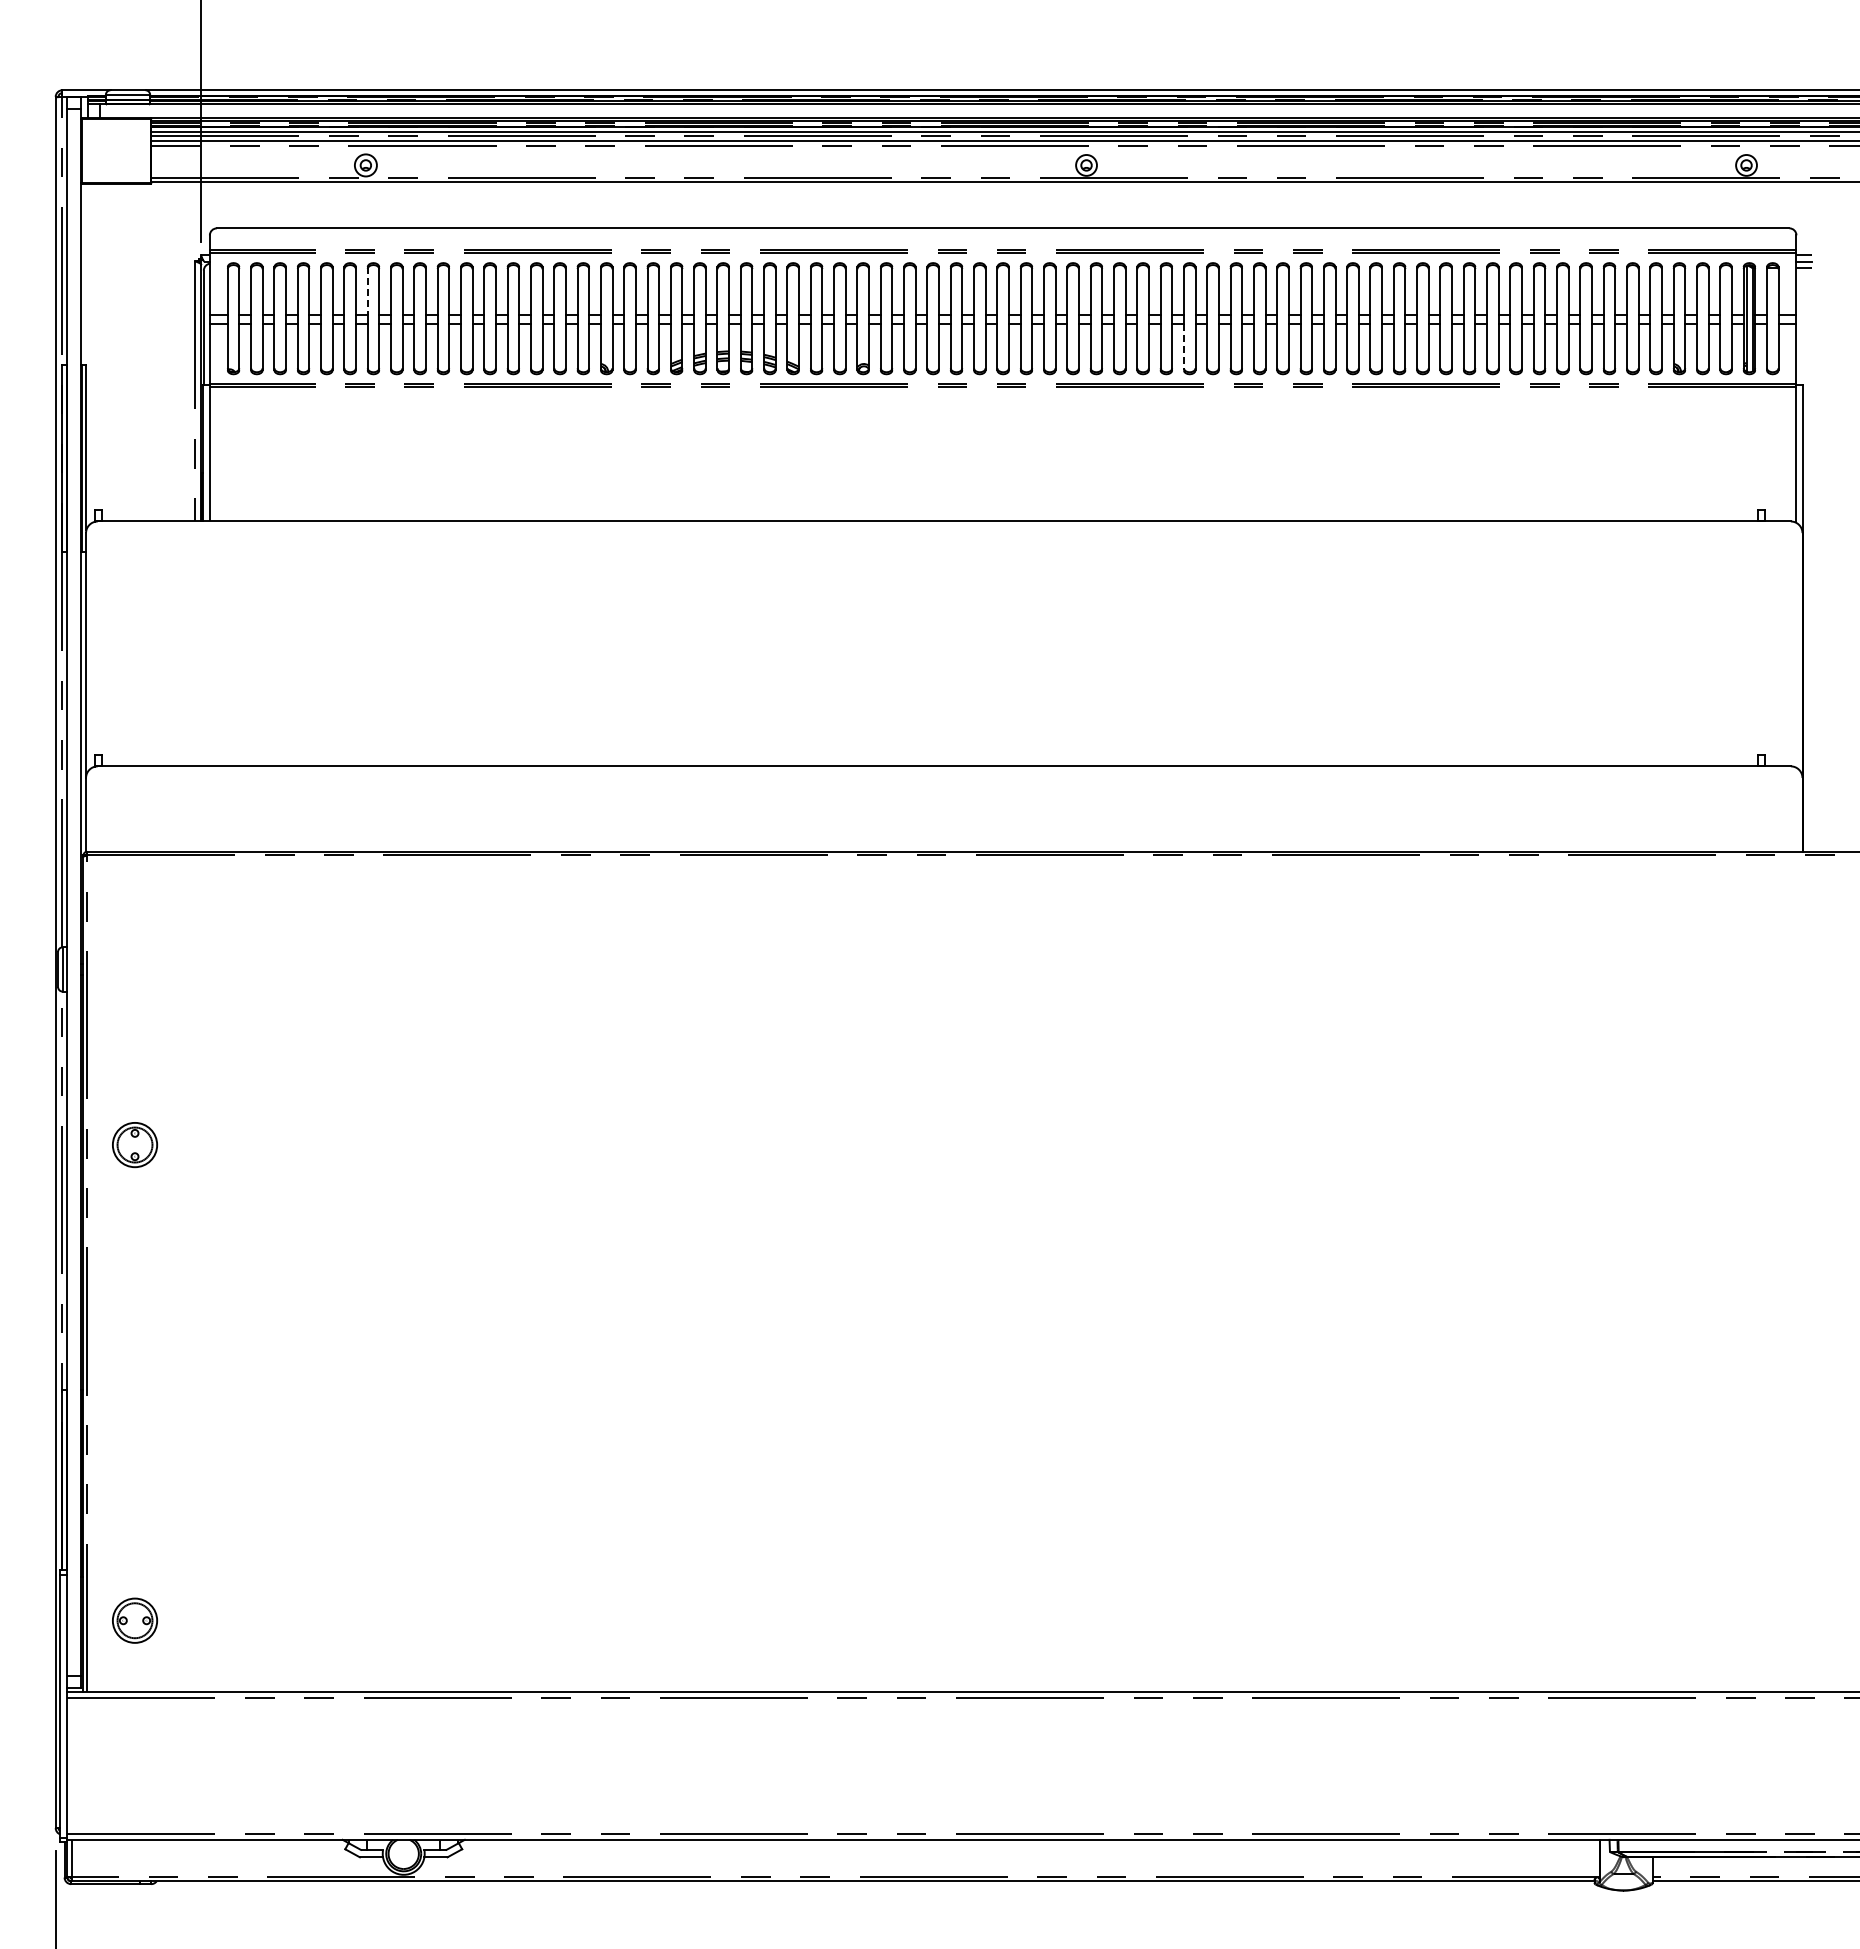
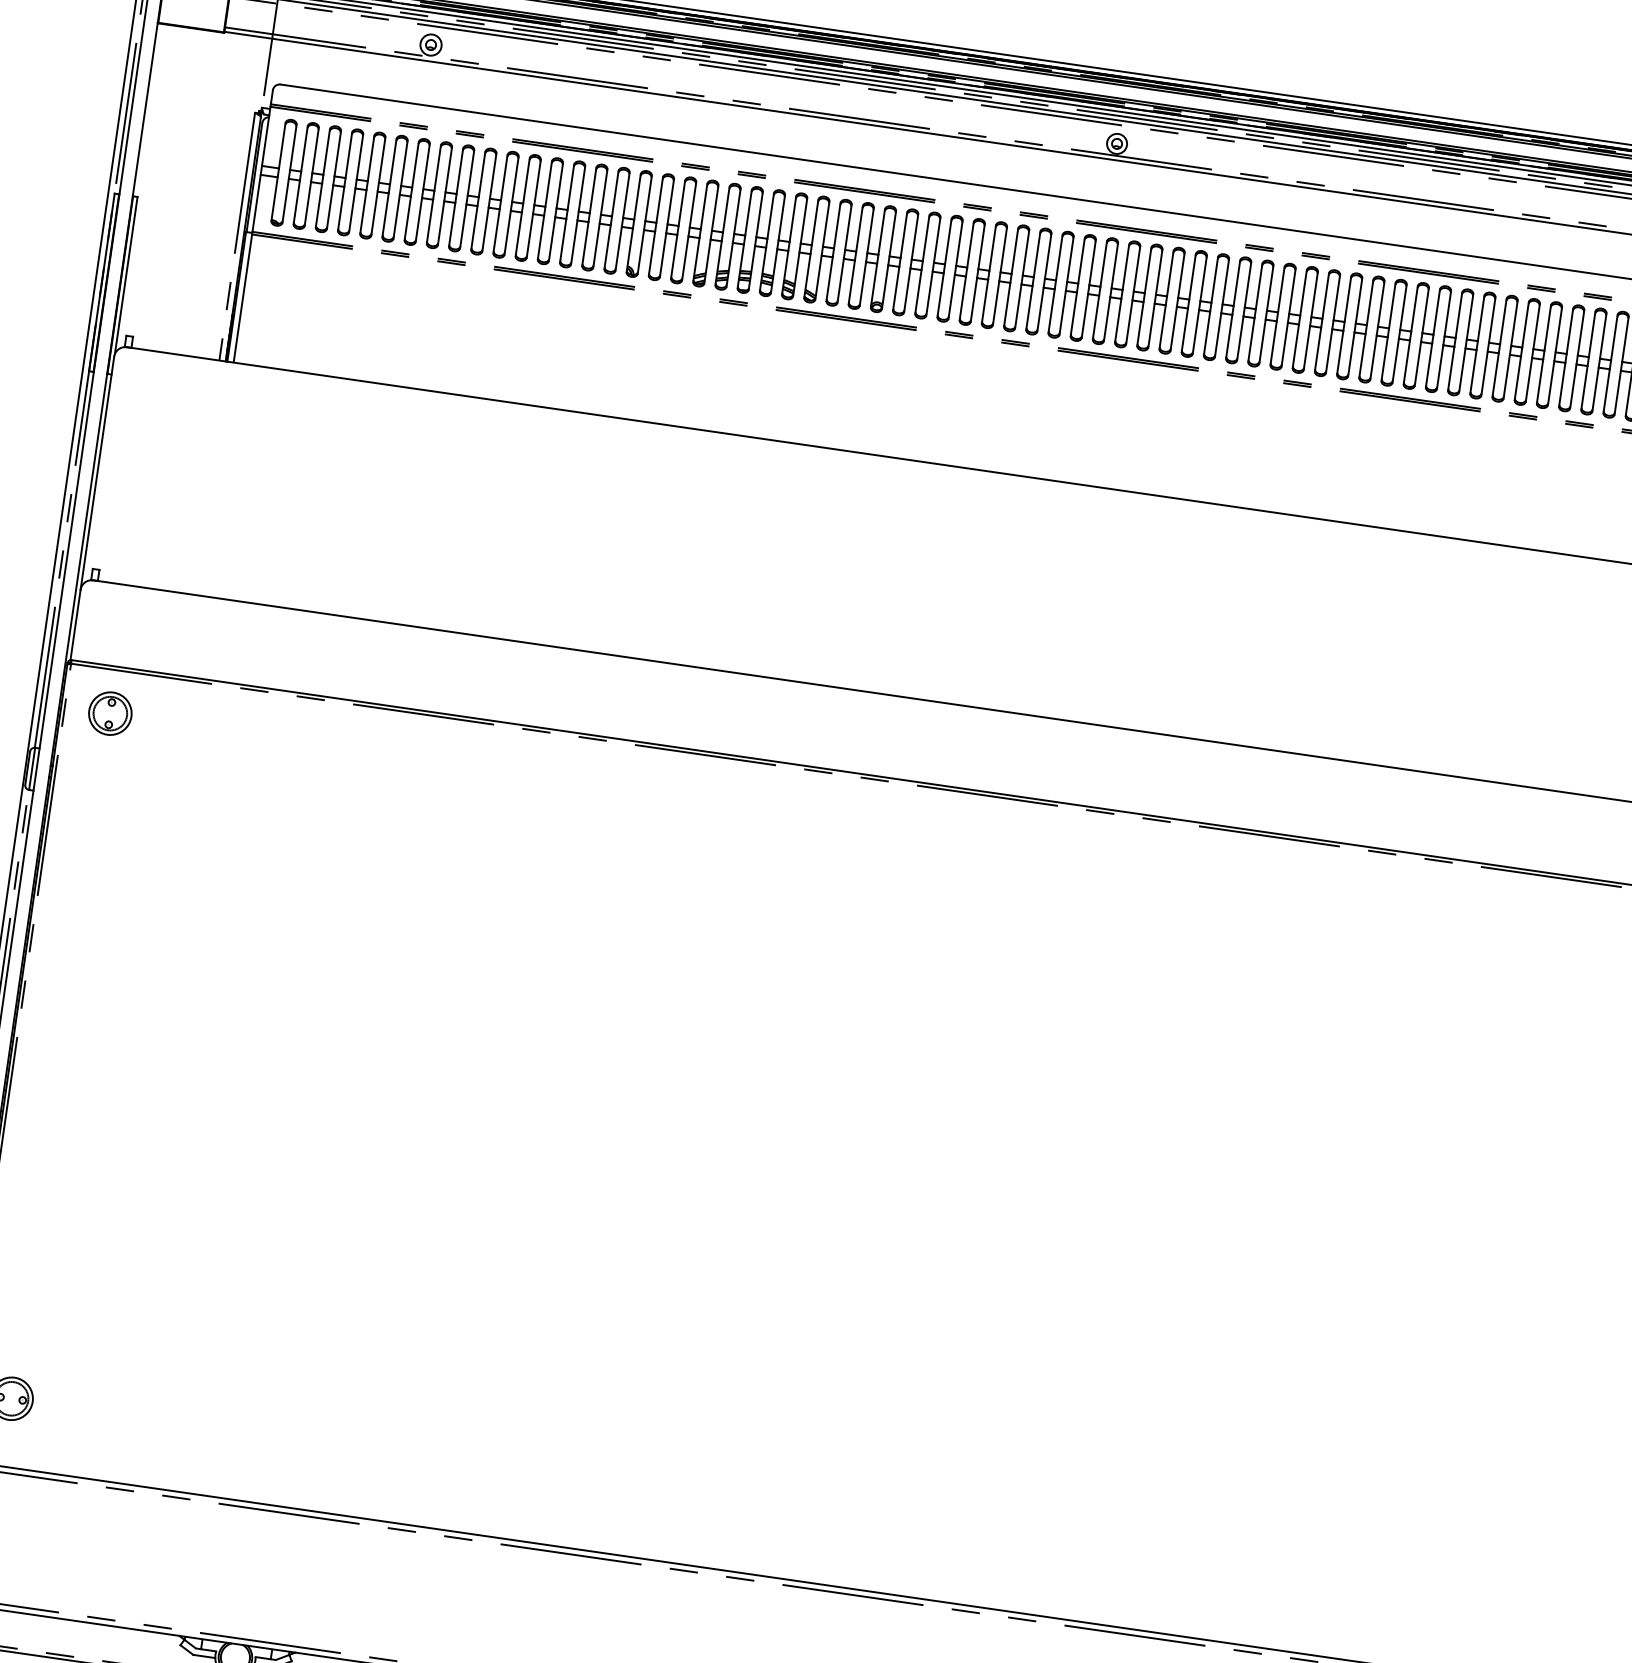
line: (367, 291) -> (415, 165), dashed -> solid
line: (1183, 347) -> (1184, 330), dashed -> solid
part: (135, 1145) -> (110, 714), moved

